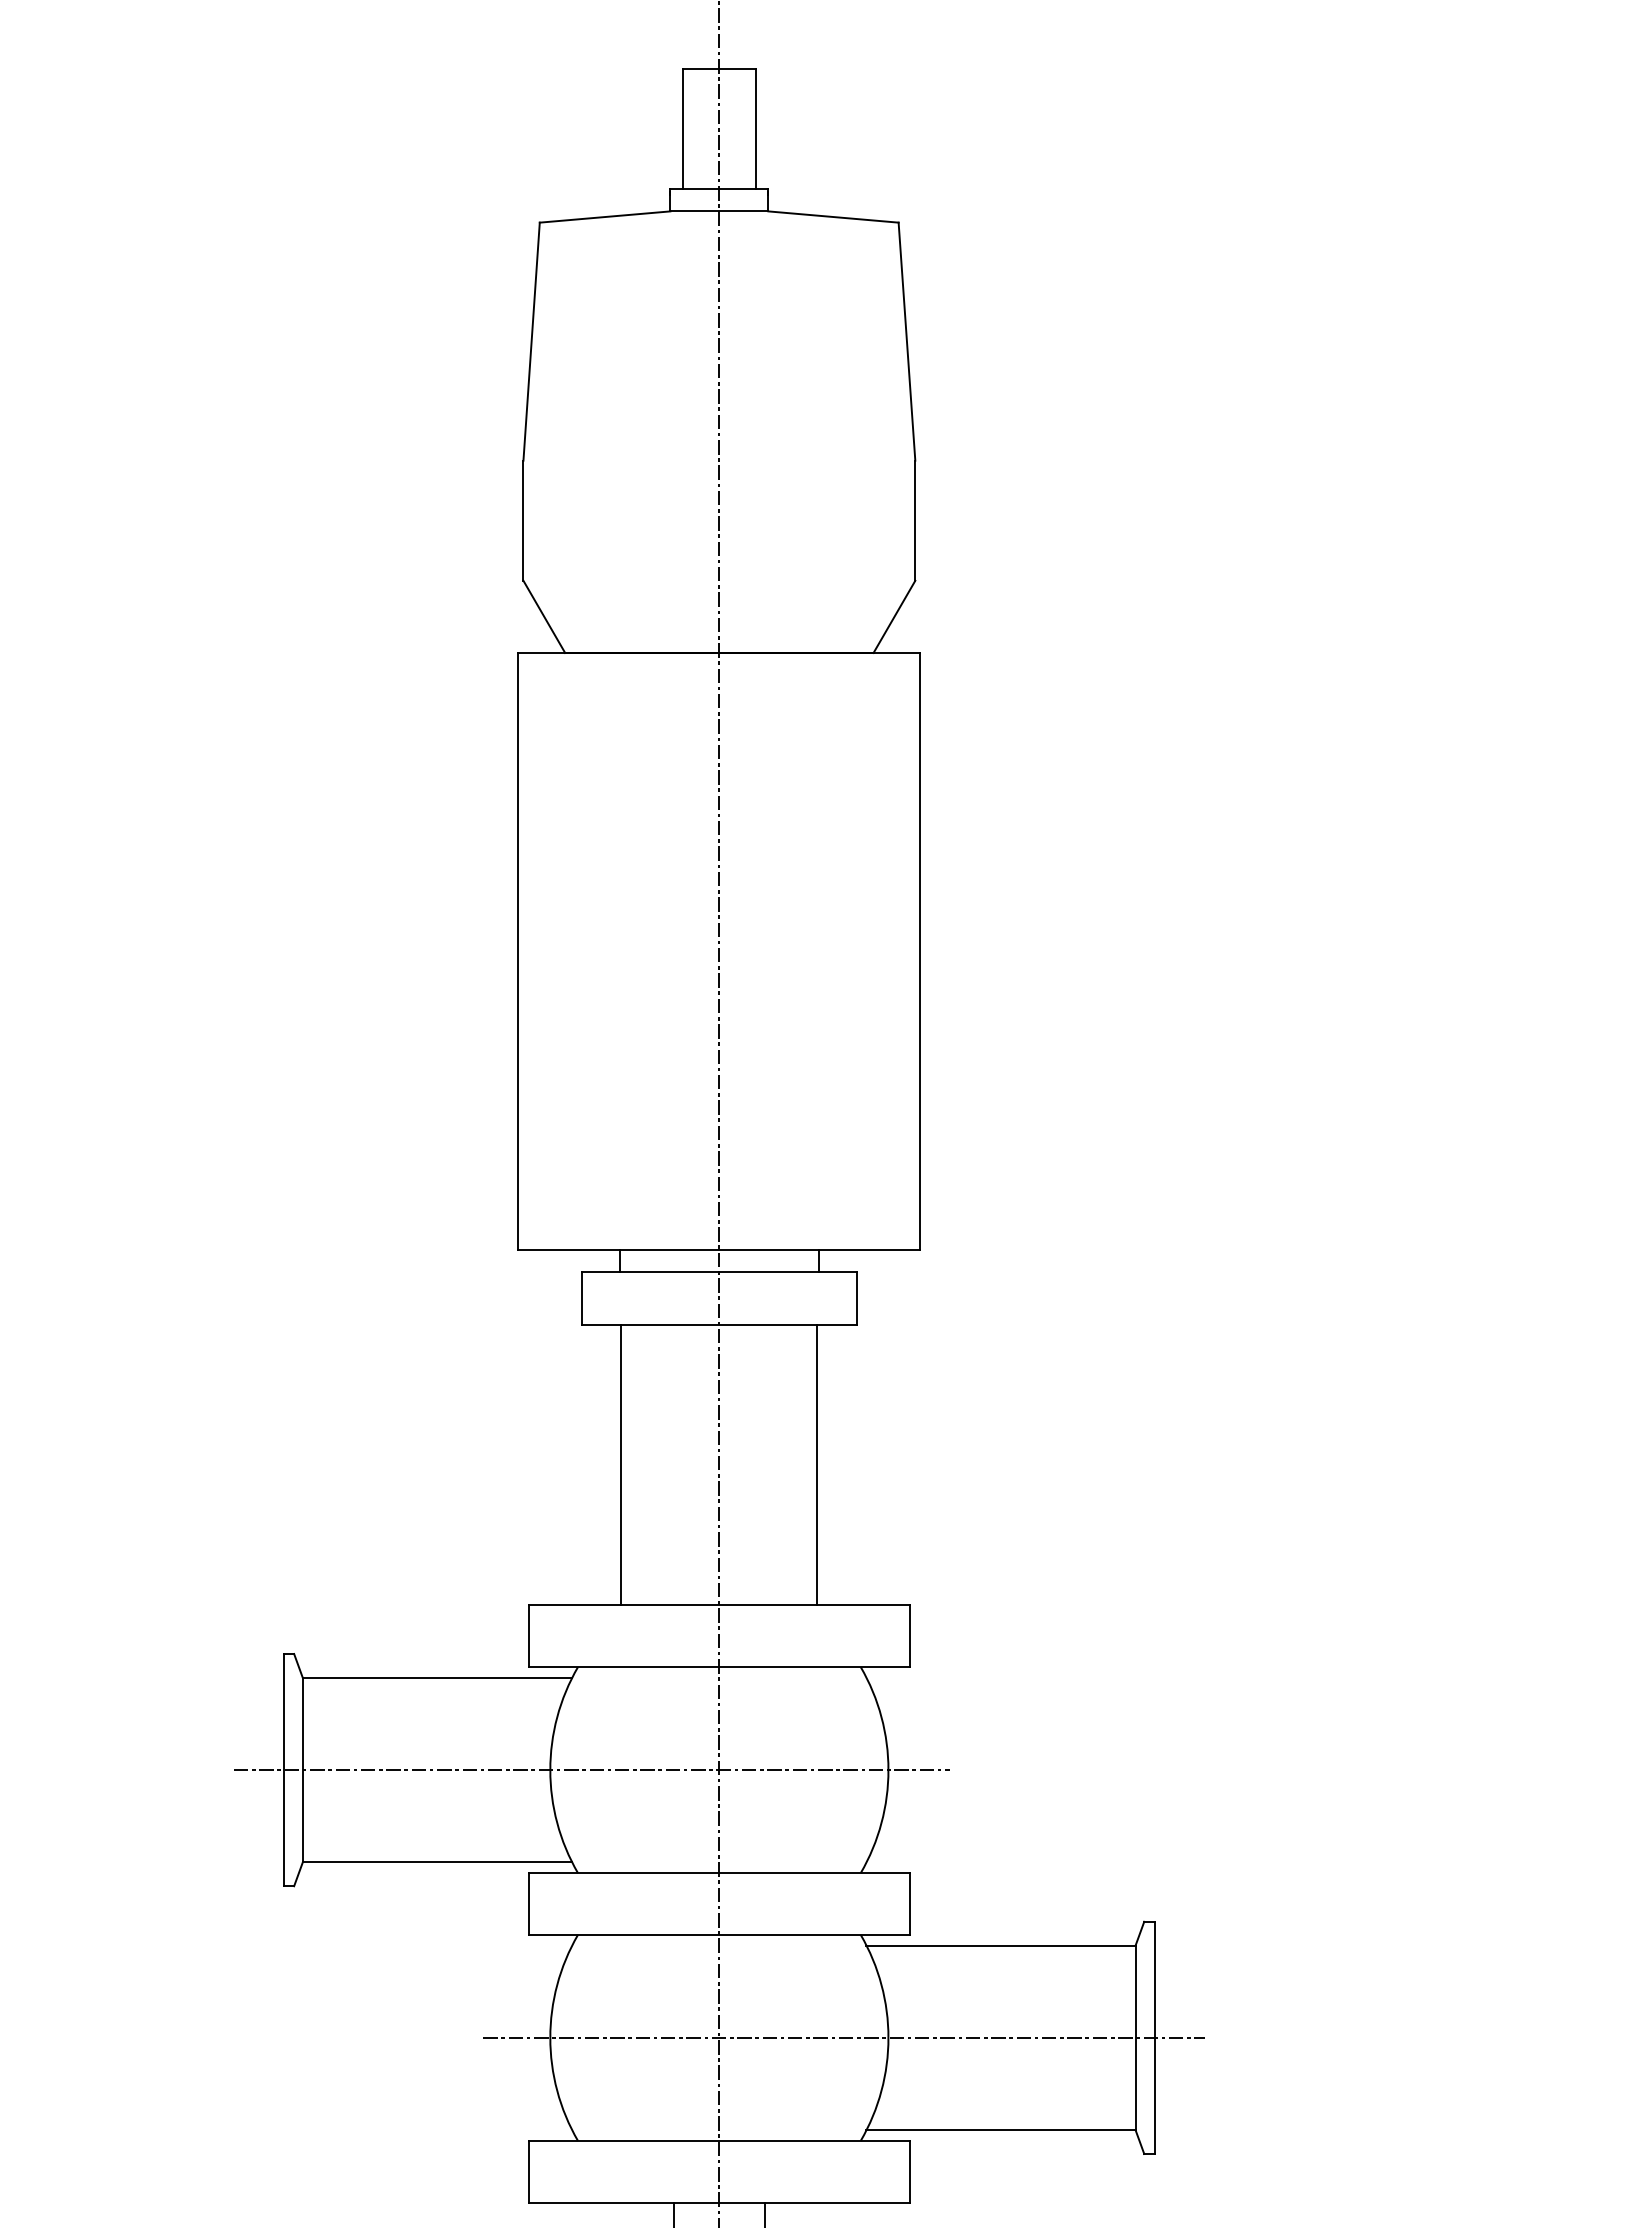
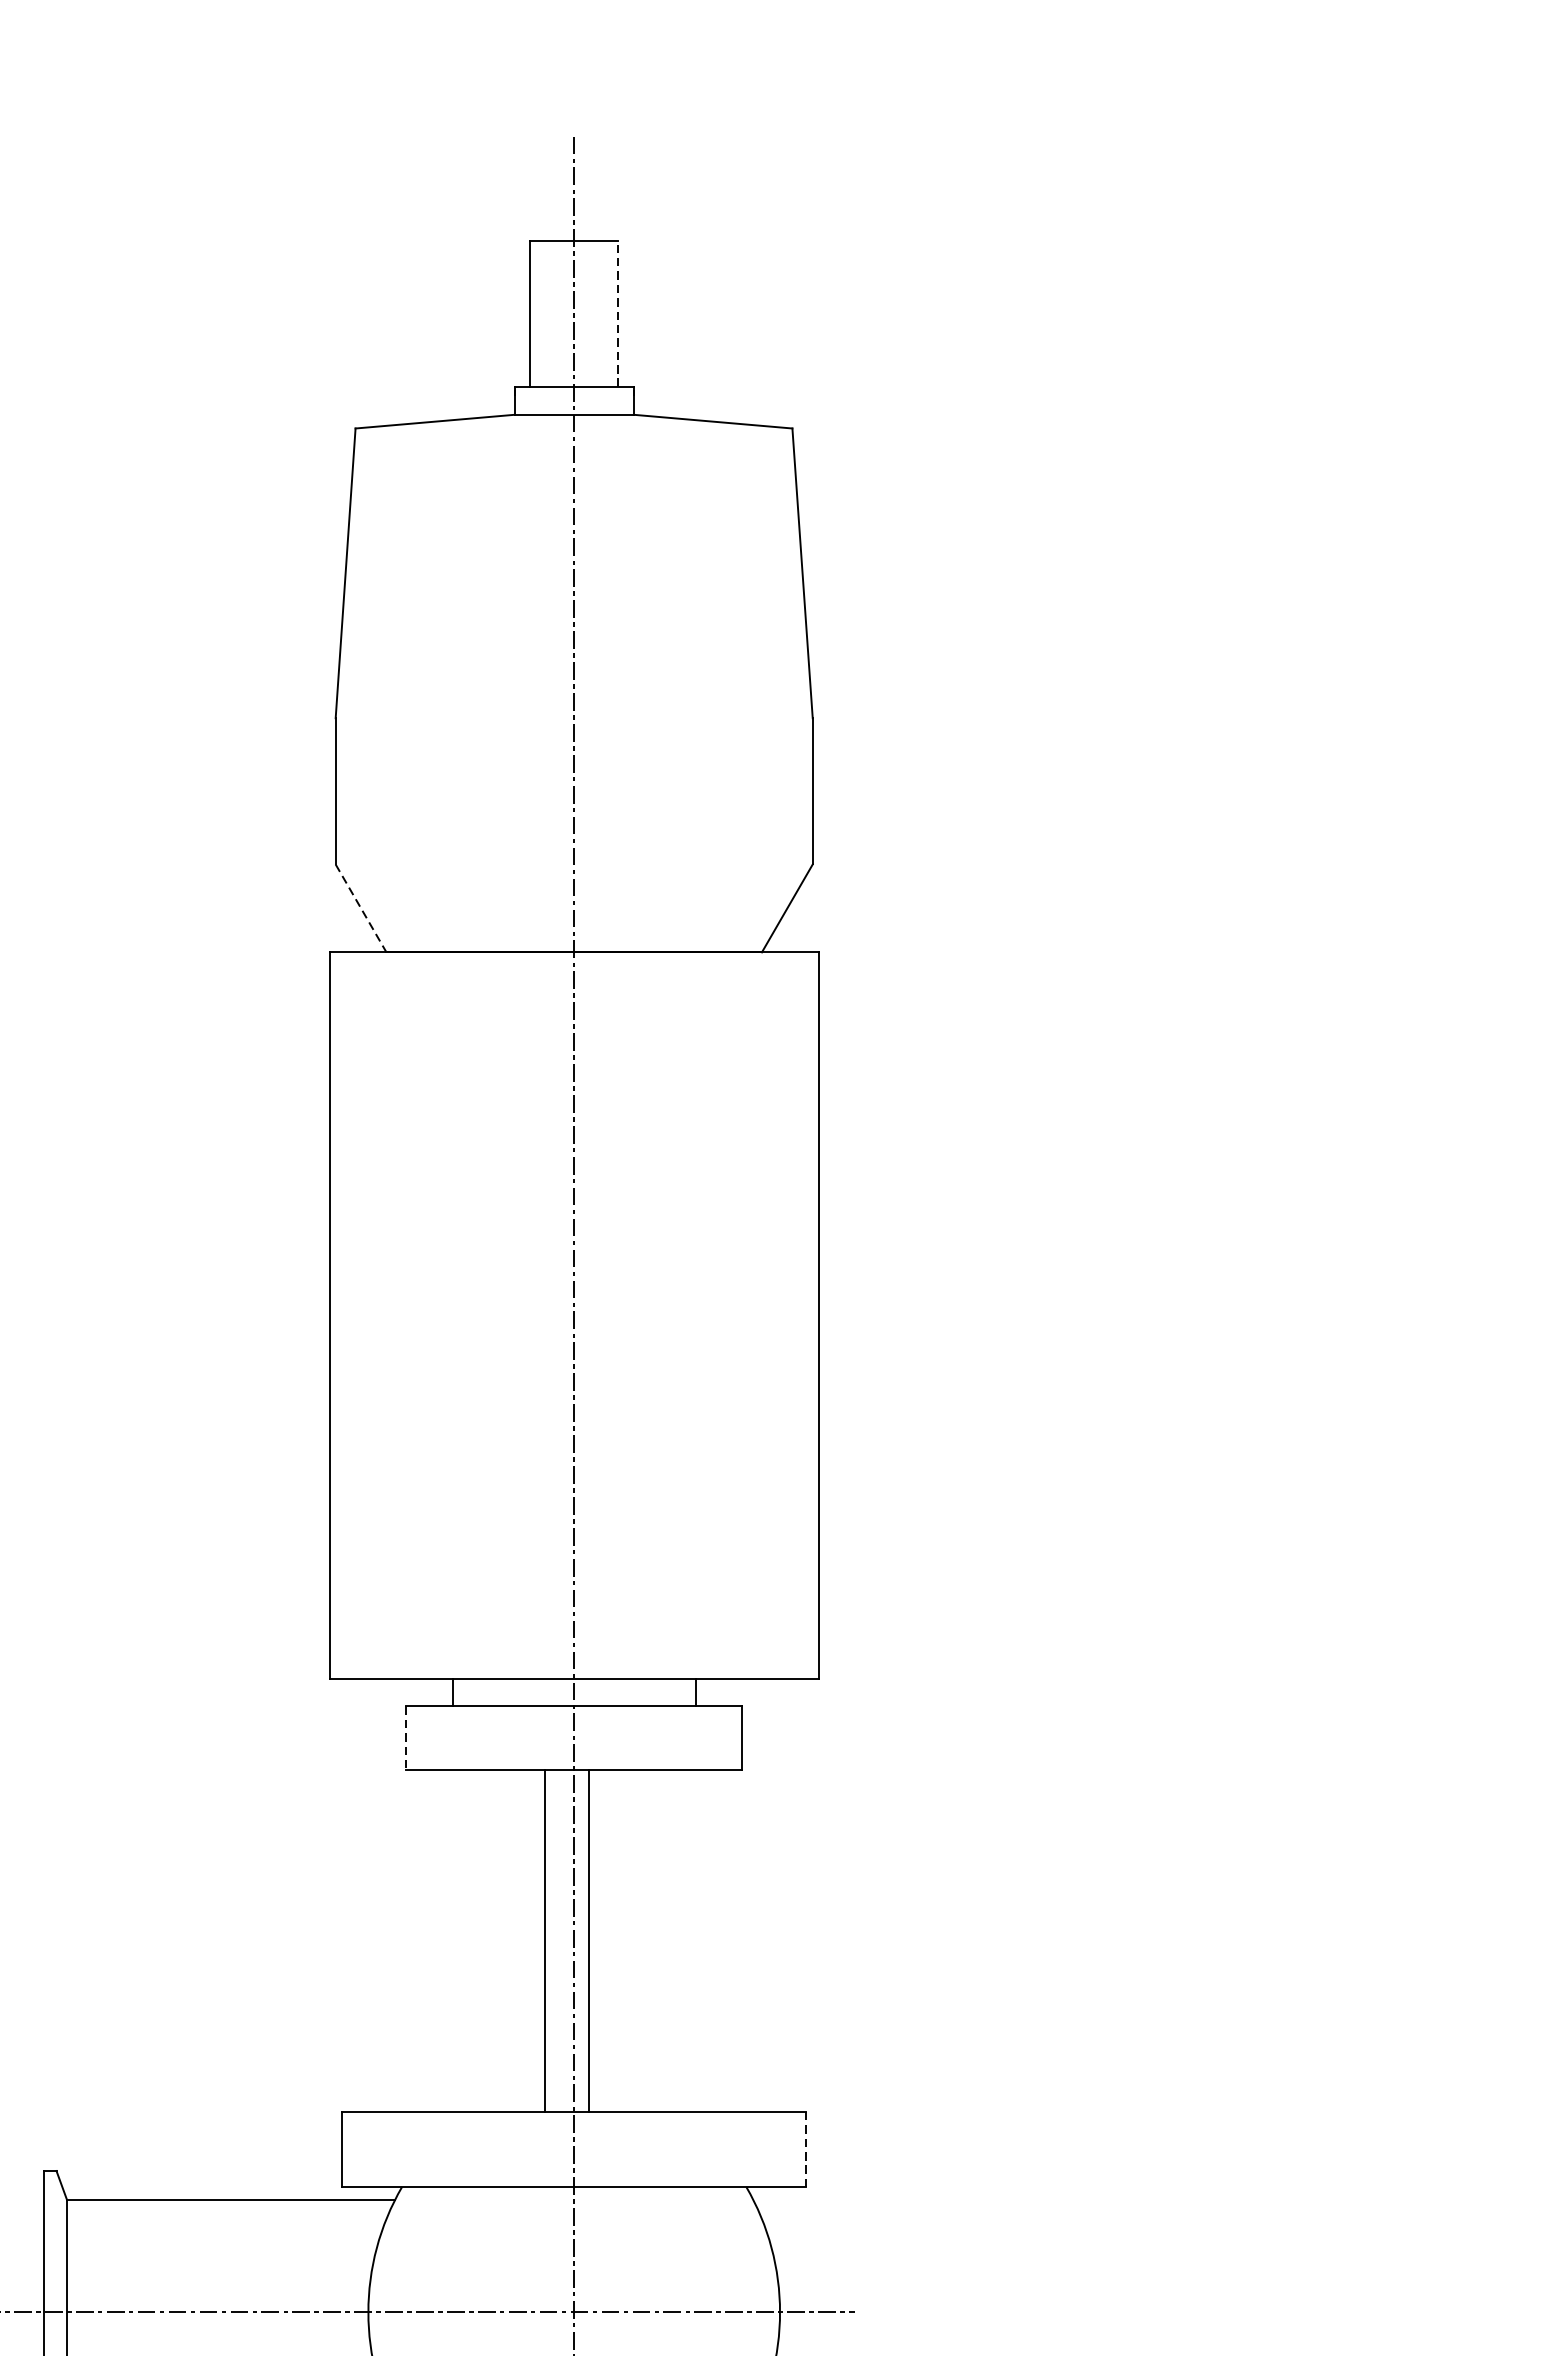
line: (755, 128) -> (618, 313), solid -> dashed
line: (544, 616) -> (361, 907), solid -> dashed
line: (581, 1299) -> (406, 1739), solid -> dashed
line: (621, 1464) -> (545, 1940), moved
line: (817, 1464) -> (588, 1940), moved
line: (909, 1636) -> (805, 2149), solid -> dashed

